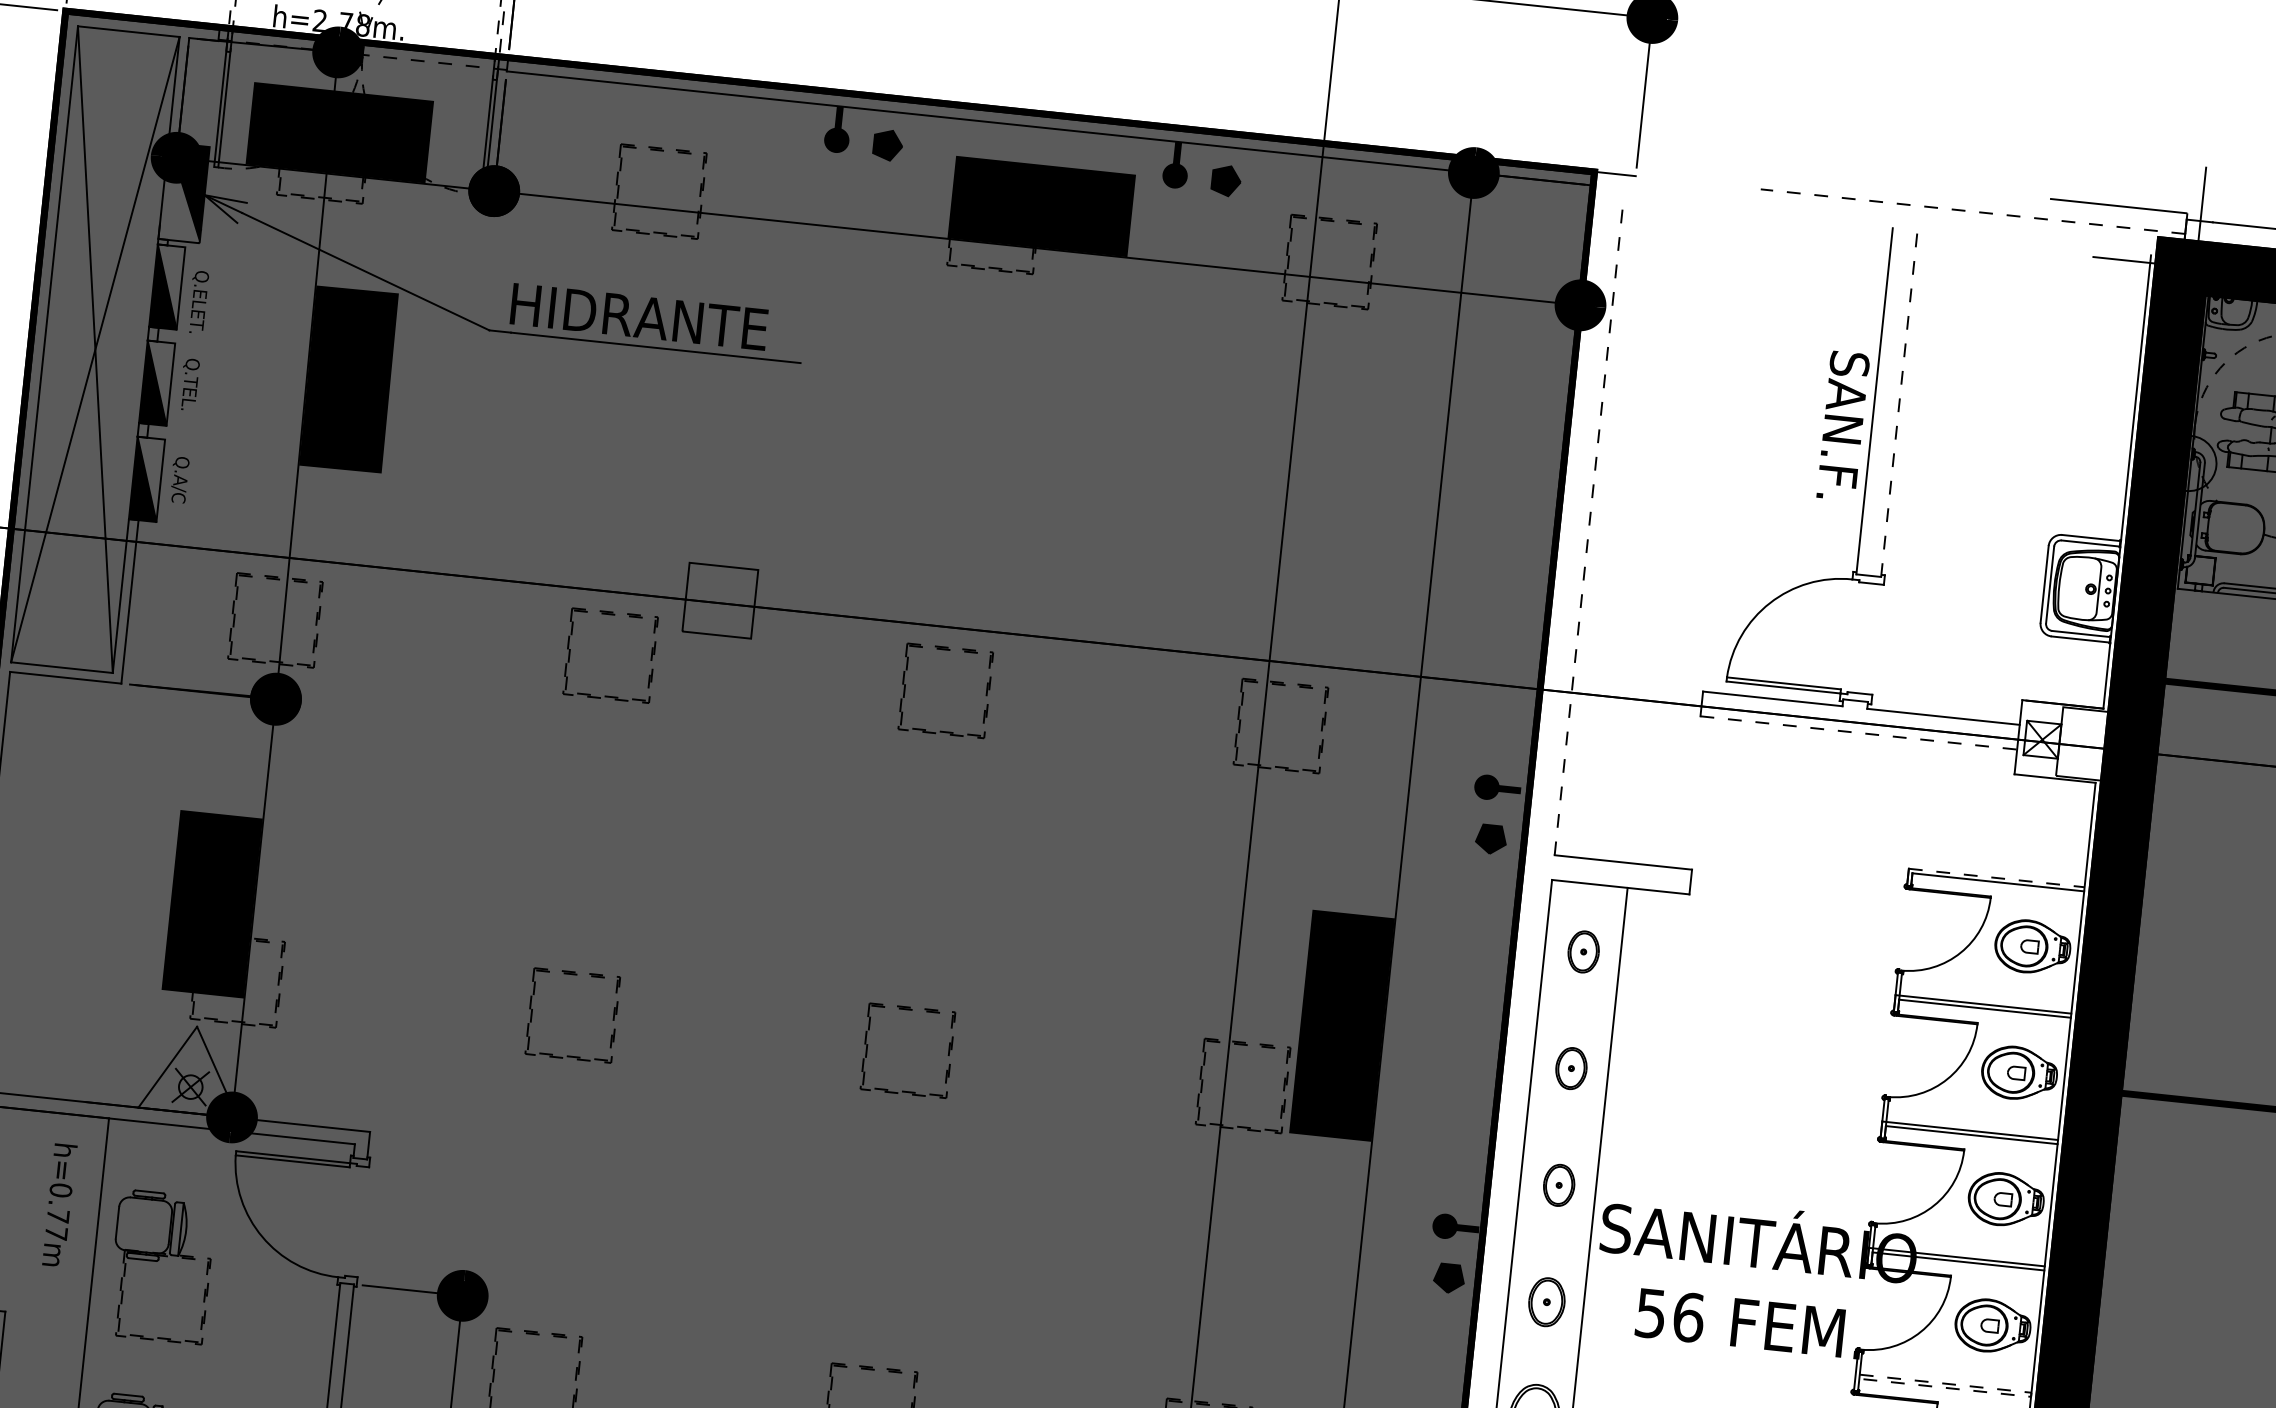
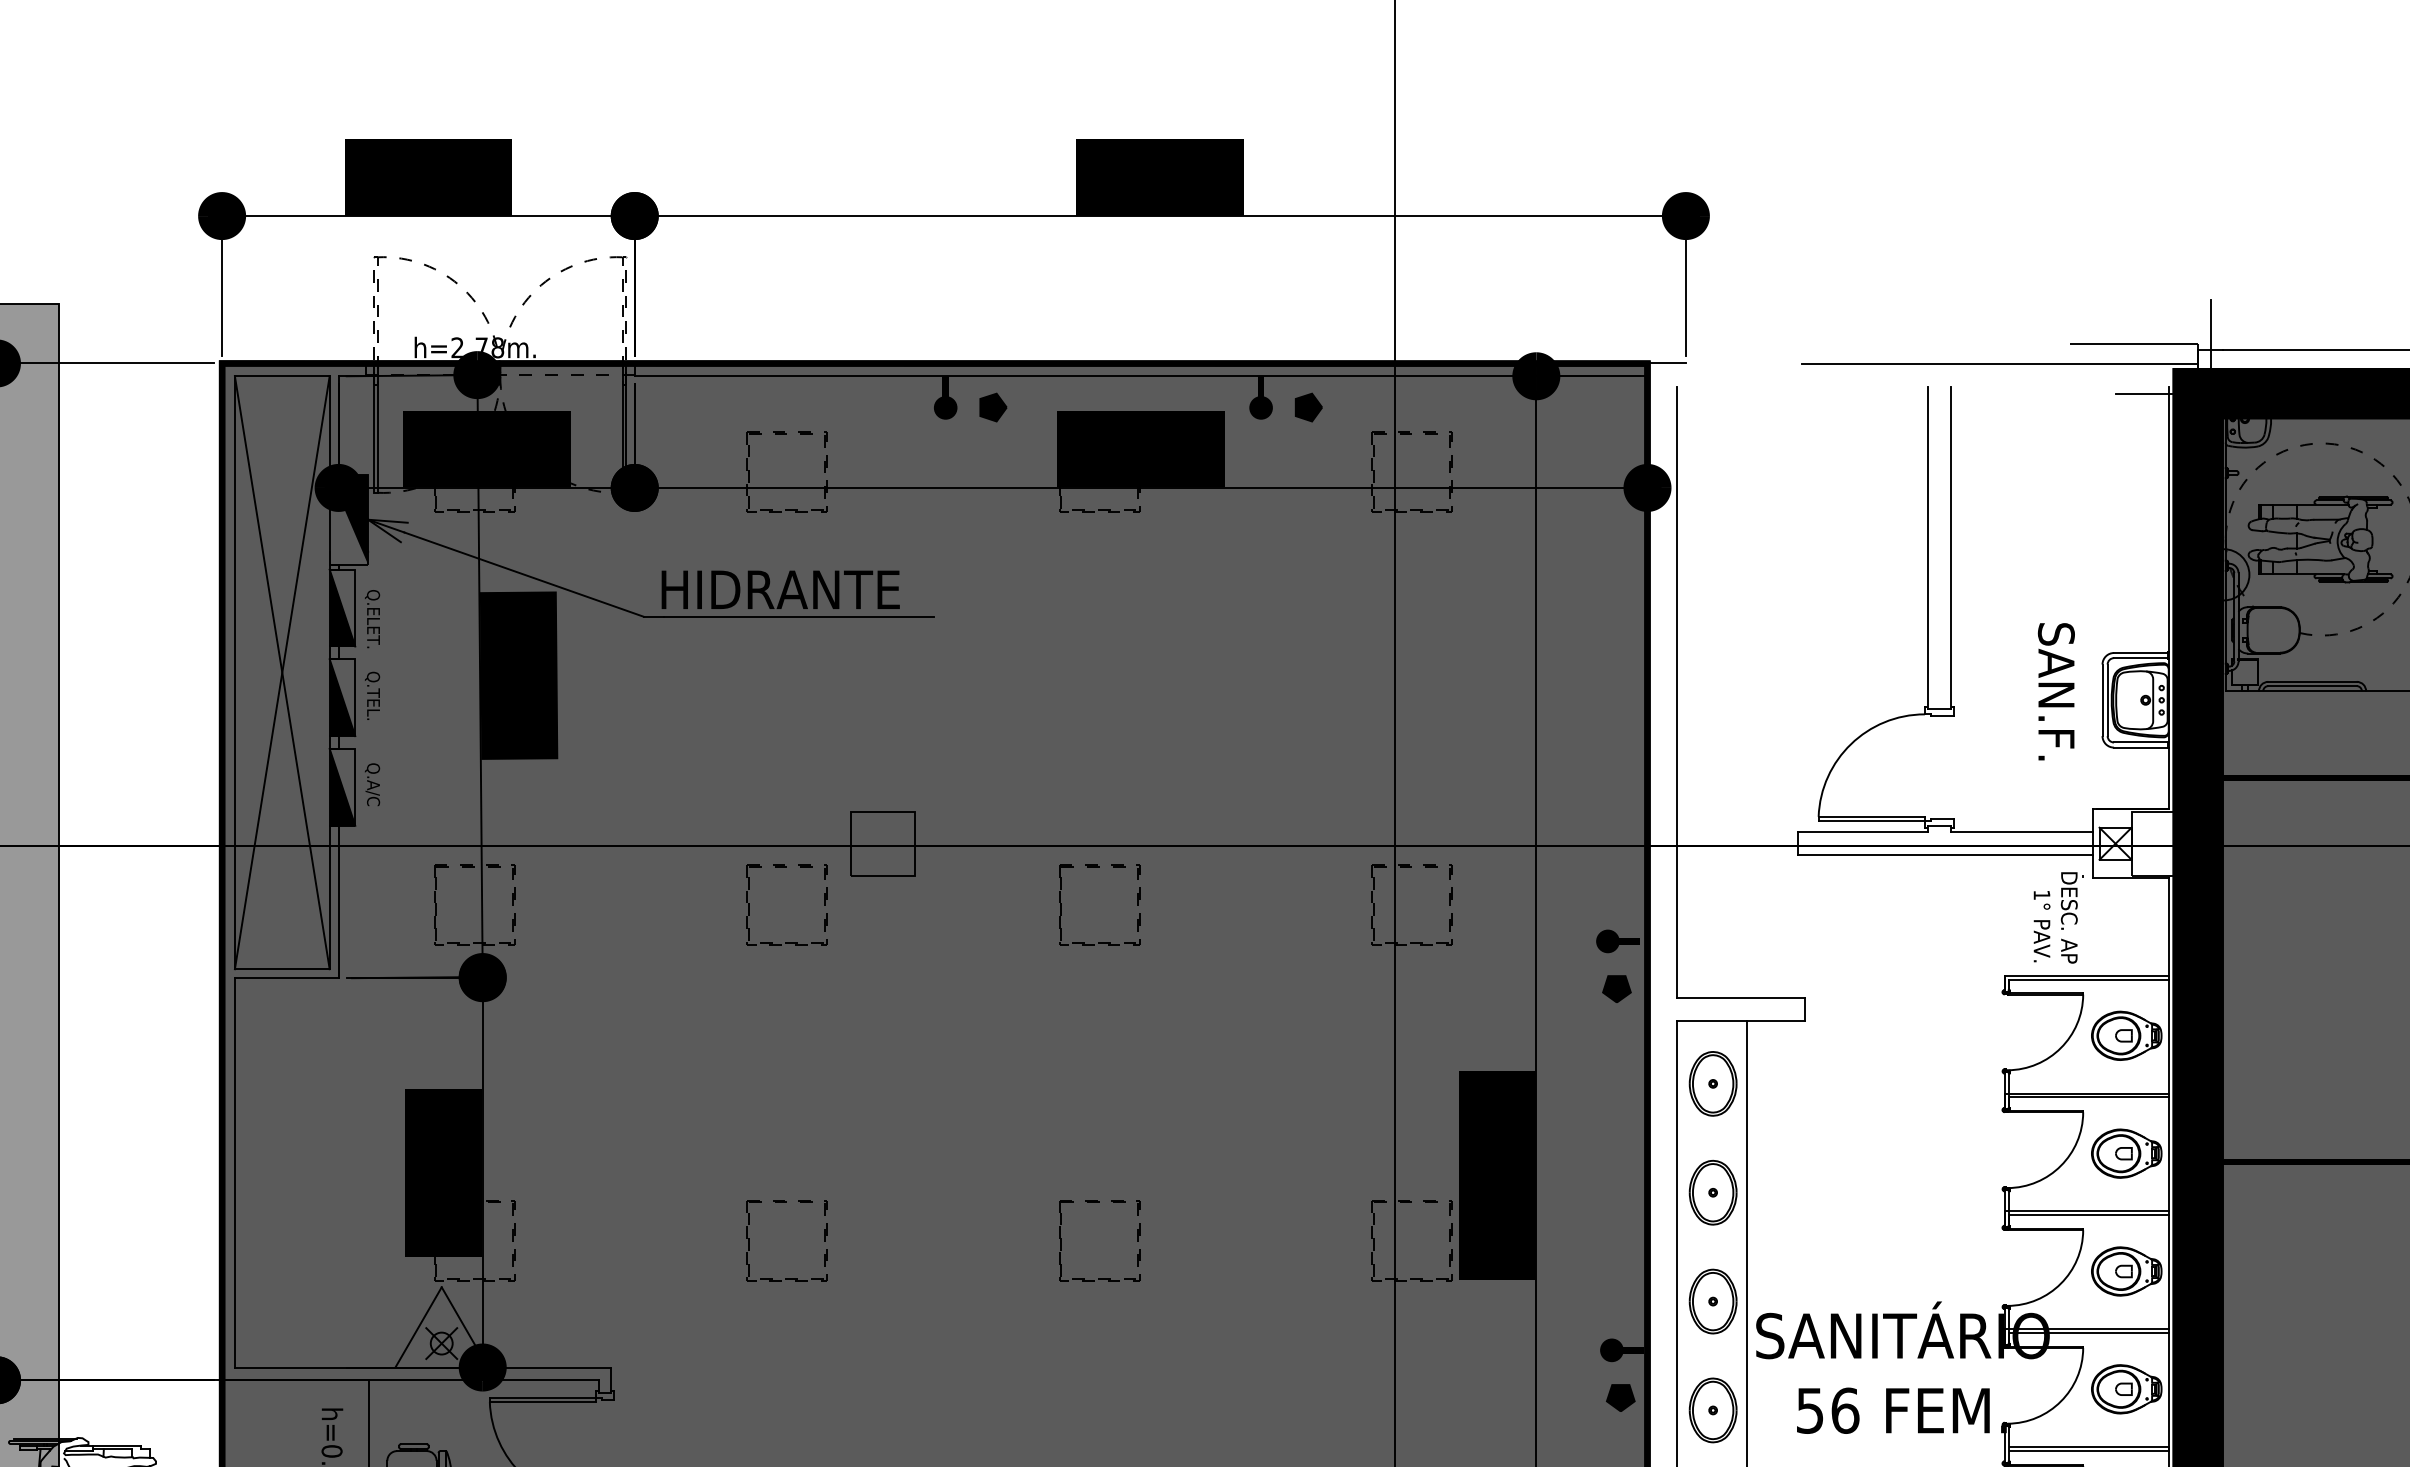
line: (1973, 211) -> (2000, 363), dashed -> solid
line: (1899, 403) -> (1951, 547), dashed -> solid
text: (1842, 425) -> (2055, 691), moved
line: (1588, 526) -> (1676, 691), dashed -> solid
line: (1858, 733) -> (1945, 855), dashed -> solid
part: (1972, 812) -> (2058, 917), added
line: (1996, 877) -> (2086, 975), dashed -> solid
part: (1583, 951) -> (1712, 1083), size x1.67
part: (1570, 1068) -> (1712, 1192), size x1.67
part: (1558, 1185) -> (1712, 1301), size x1.67
part: (1546, 1302) -> (1712, 1410), size x1.43
line: (2031, 1394) -> (2168, 1448), dashed -> solid

